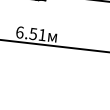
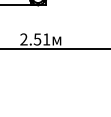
text: (19, 32) -> (23, 39), 6.51 -> 2.51

